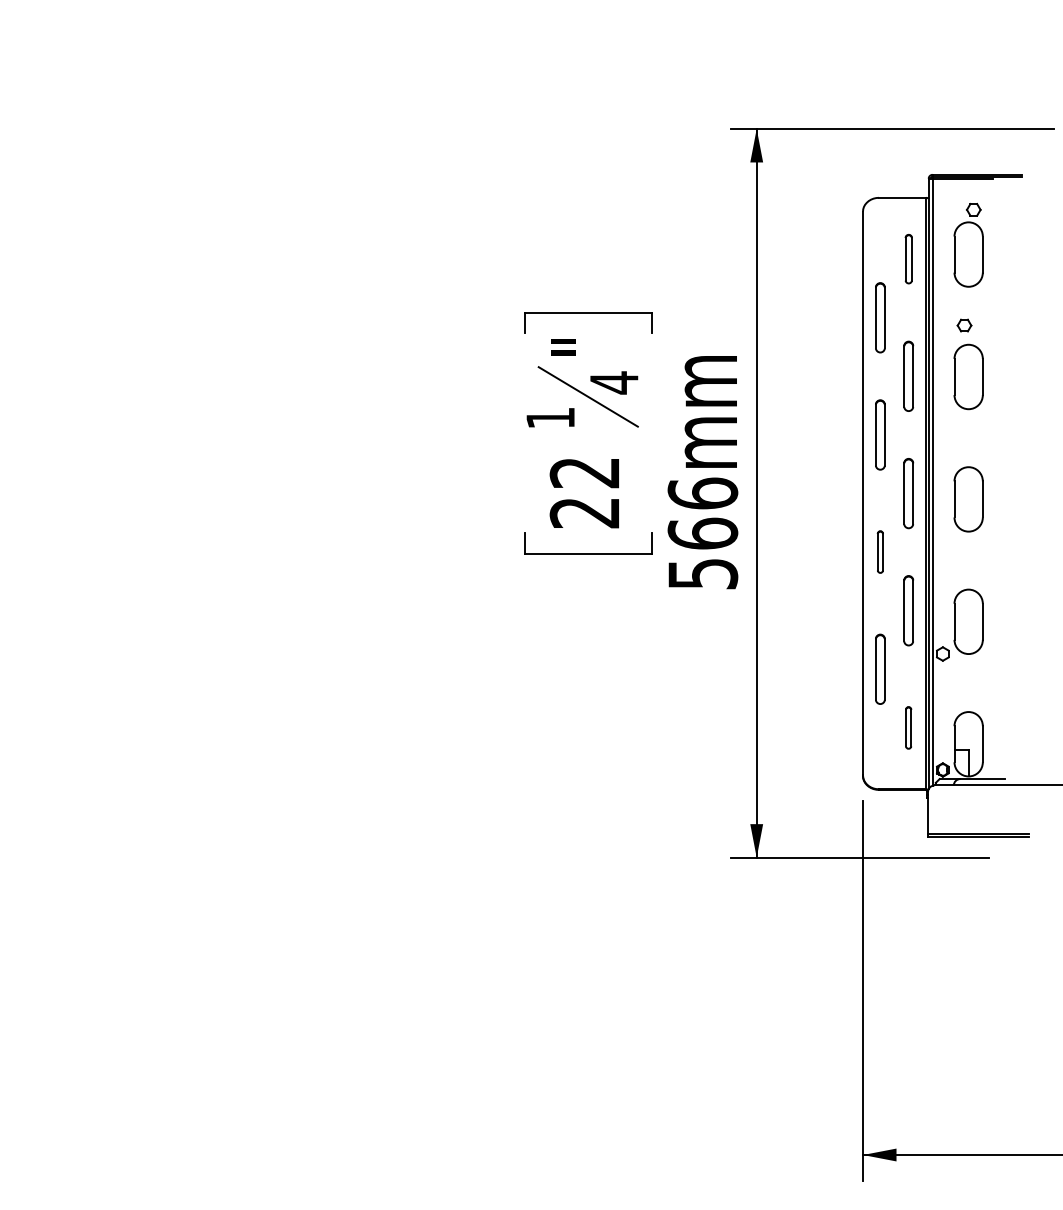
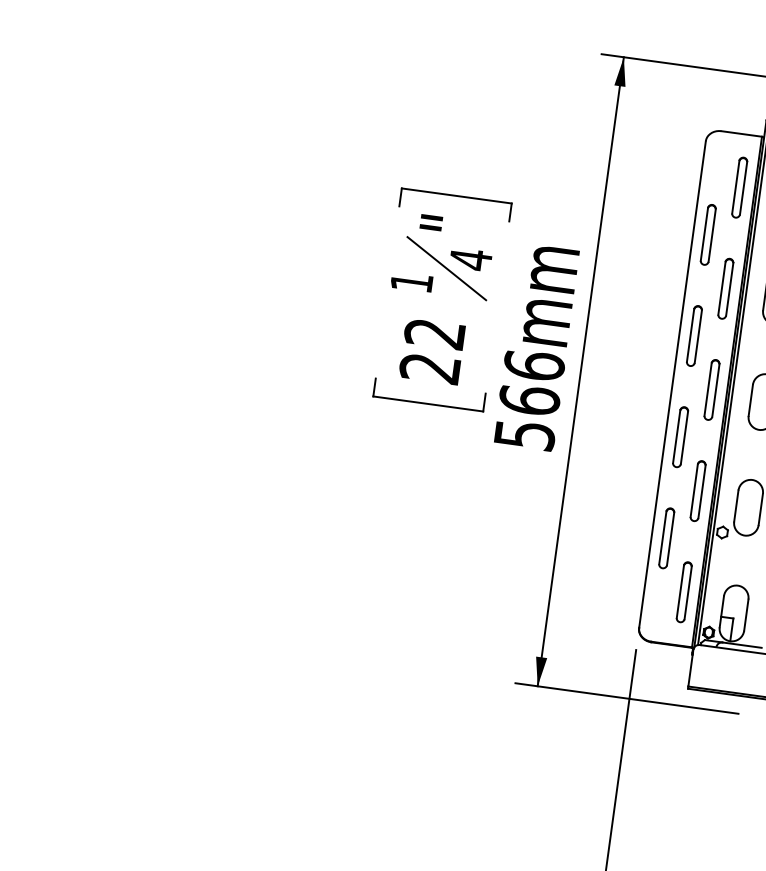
part: (908, 258) -> (739, 187), size x1.43
part: (880, 551) -> (680, 436), size x1.67
part: (908, 727) -> (684, 591), size x1.67

